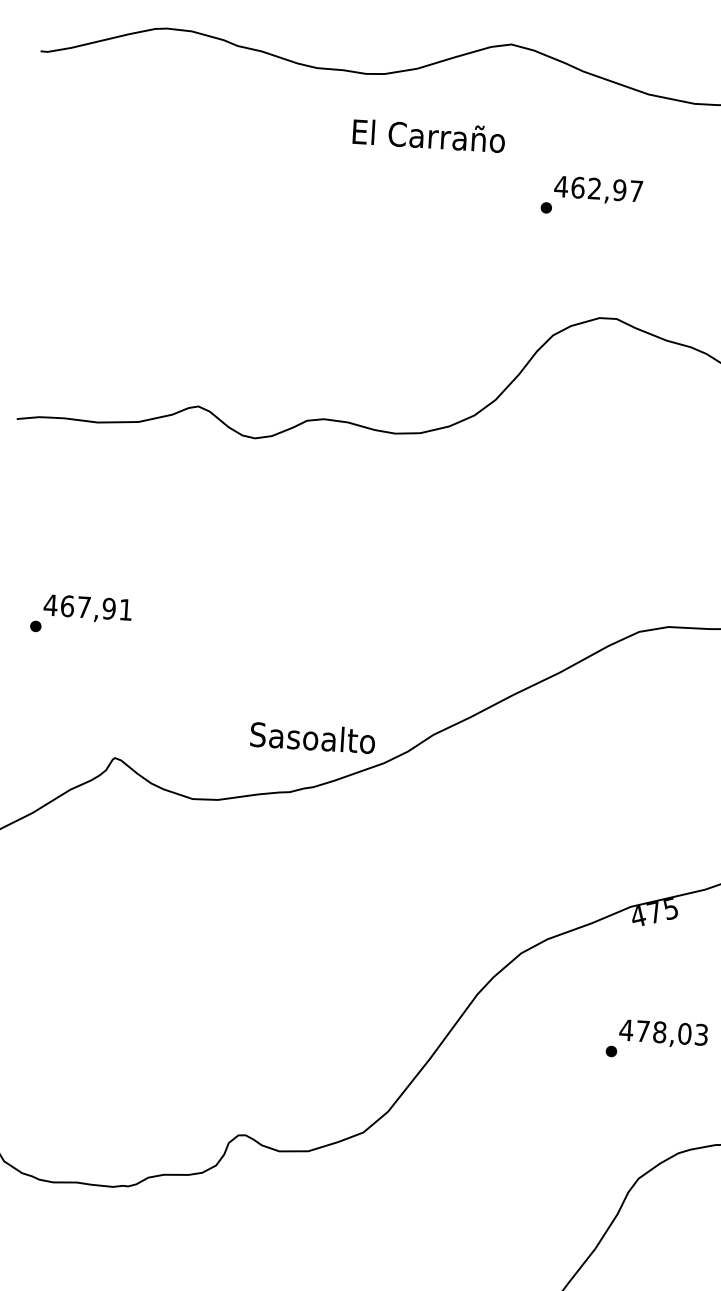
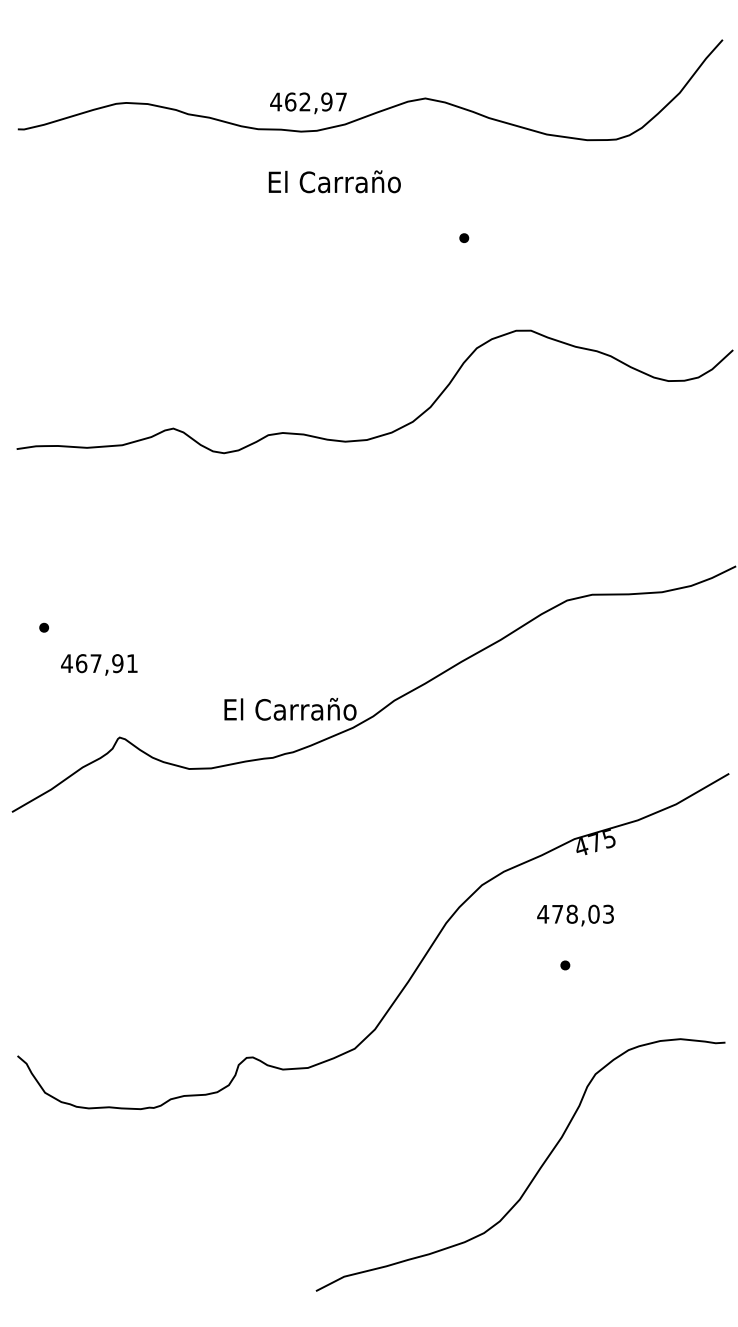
text: (428, 135) -> (334, 181), moved
text: (598, 190) -> (308, 103), moved
text: (88, 608) -> (99, 664), moved
text: (313, 736) -> (290, 708), Sasoalto -> El Carraño
text: (663, 1033) -> (575, 915), moved

